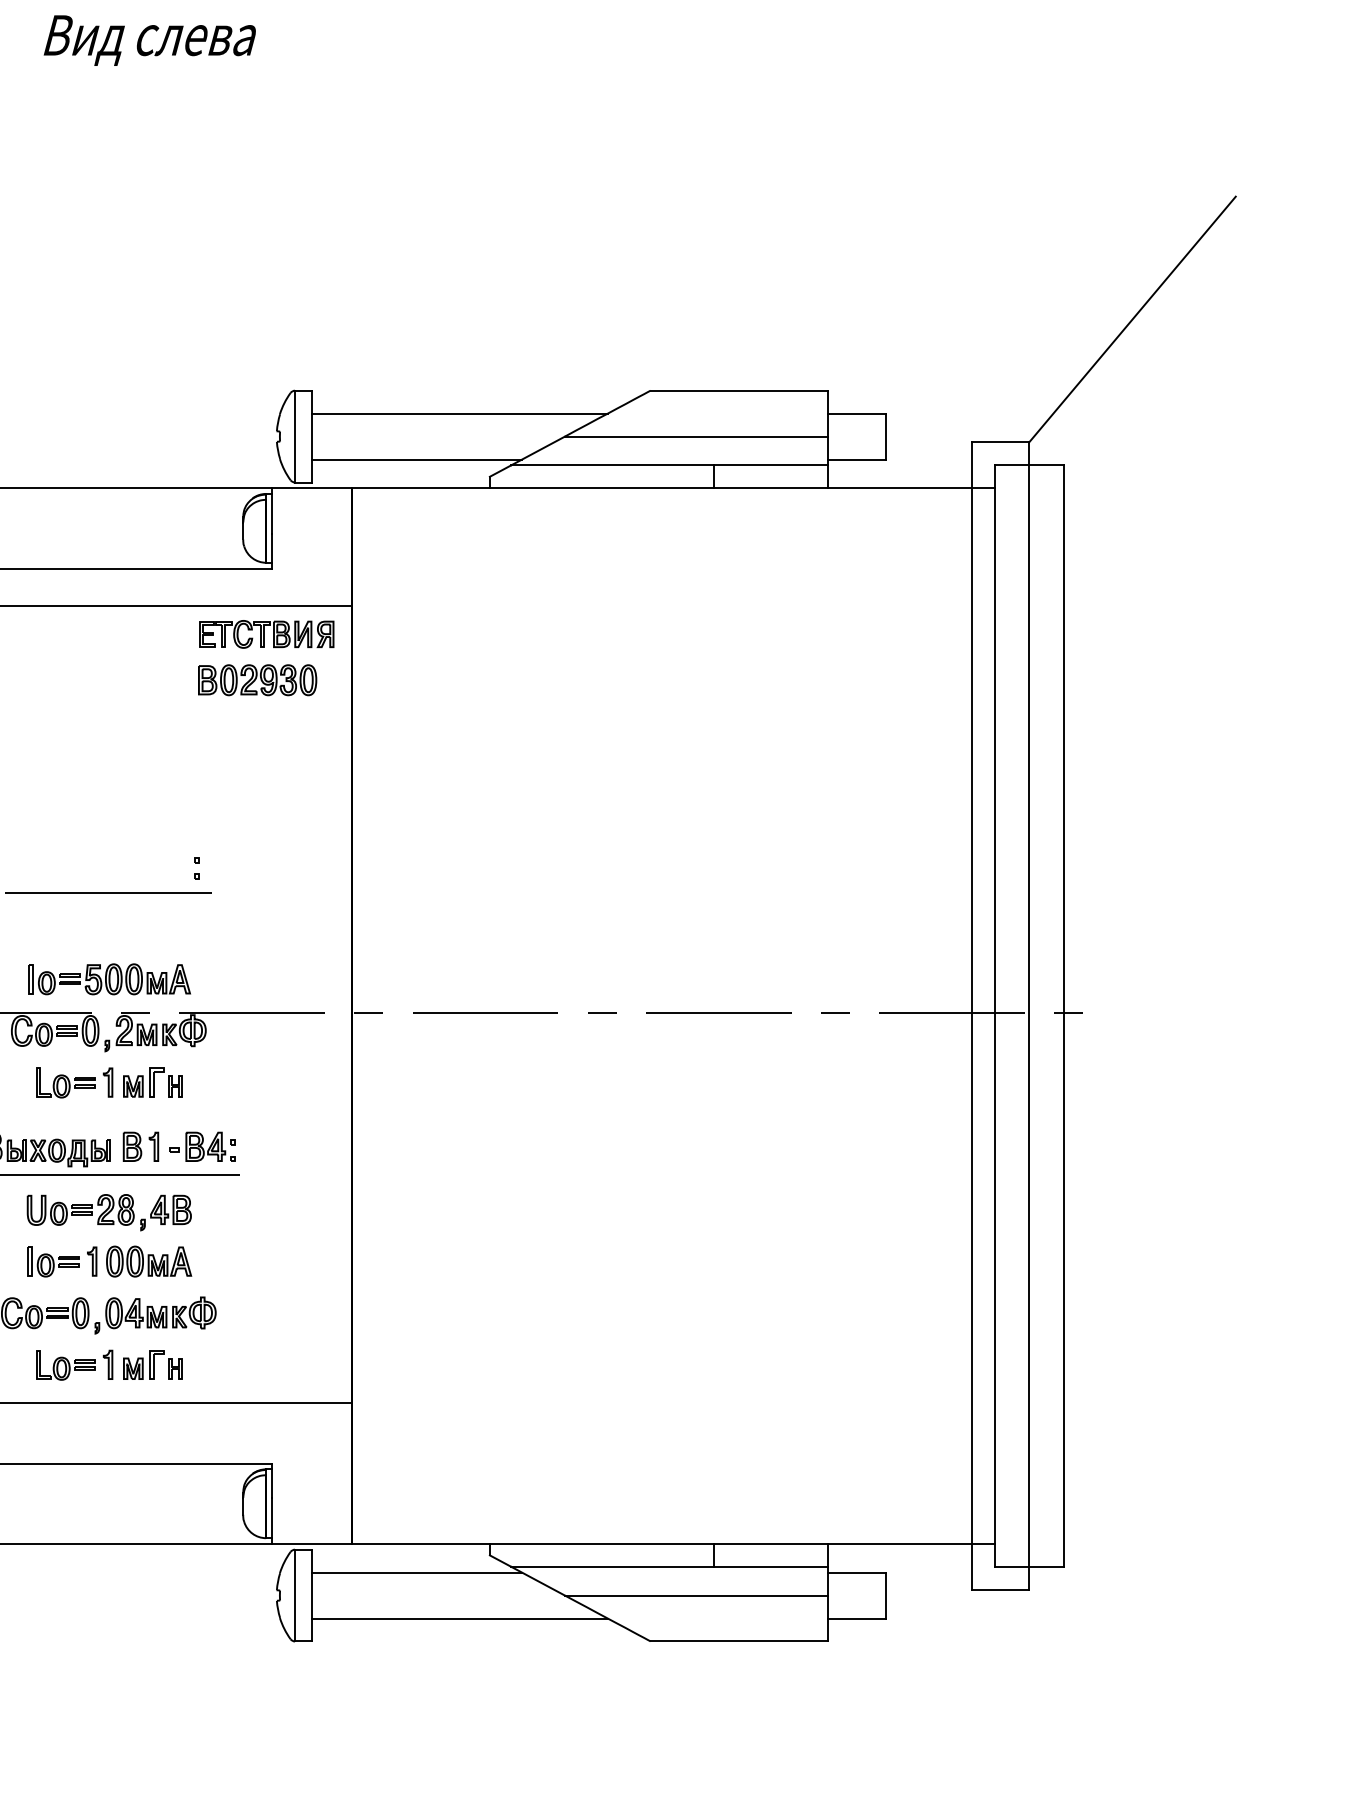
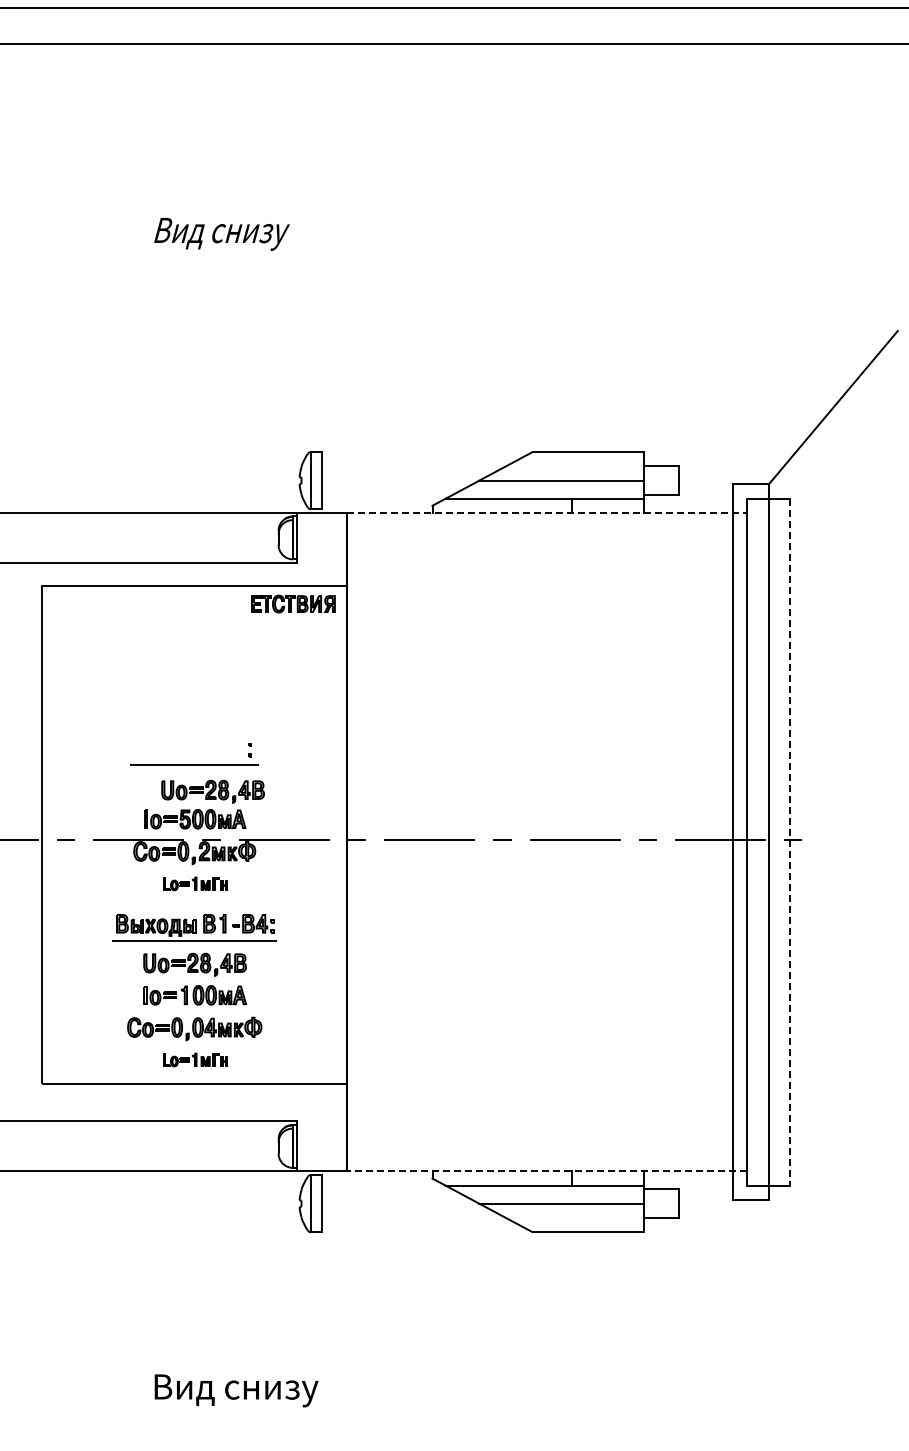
text: (207, 46) -> (256, 237), Вид слева -> Вид снизу
line: (459, 413) -> (413, 466), removed
line: (416, 460) -> (386, 495), removed
line: (674, 487) -> (547, 512), solid -> dashed
part: (257, 679) -> (287, 632), removed
part: (137, 934) -> (212, 791), added
line: (1063, 1016) -> (790, 842), solid -> dashed
part: (110, 1082) -> (195, 883), size x0.7
part: (110, 1364) -> (195, 1059), size x0.7
line: (672, 1543) -> (546, 1171), solid -> dashed
line: (416, 1572) -> (386, 1189), removed
line: (459, 1619) -> (413, 1218), removed

